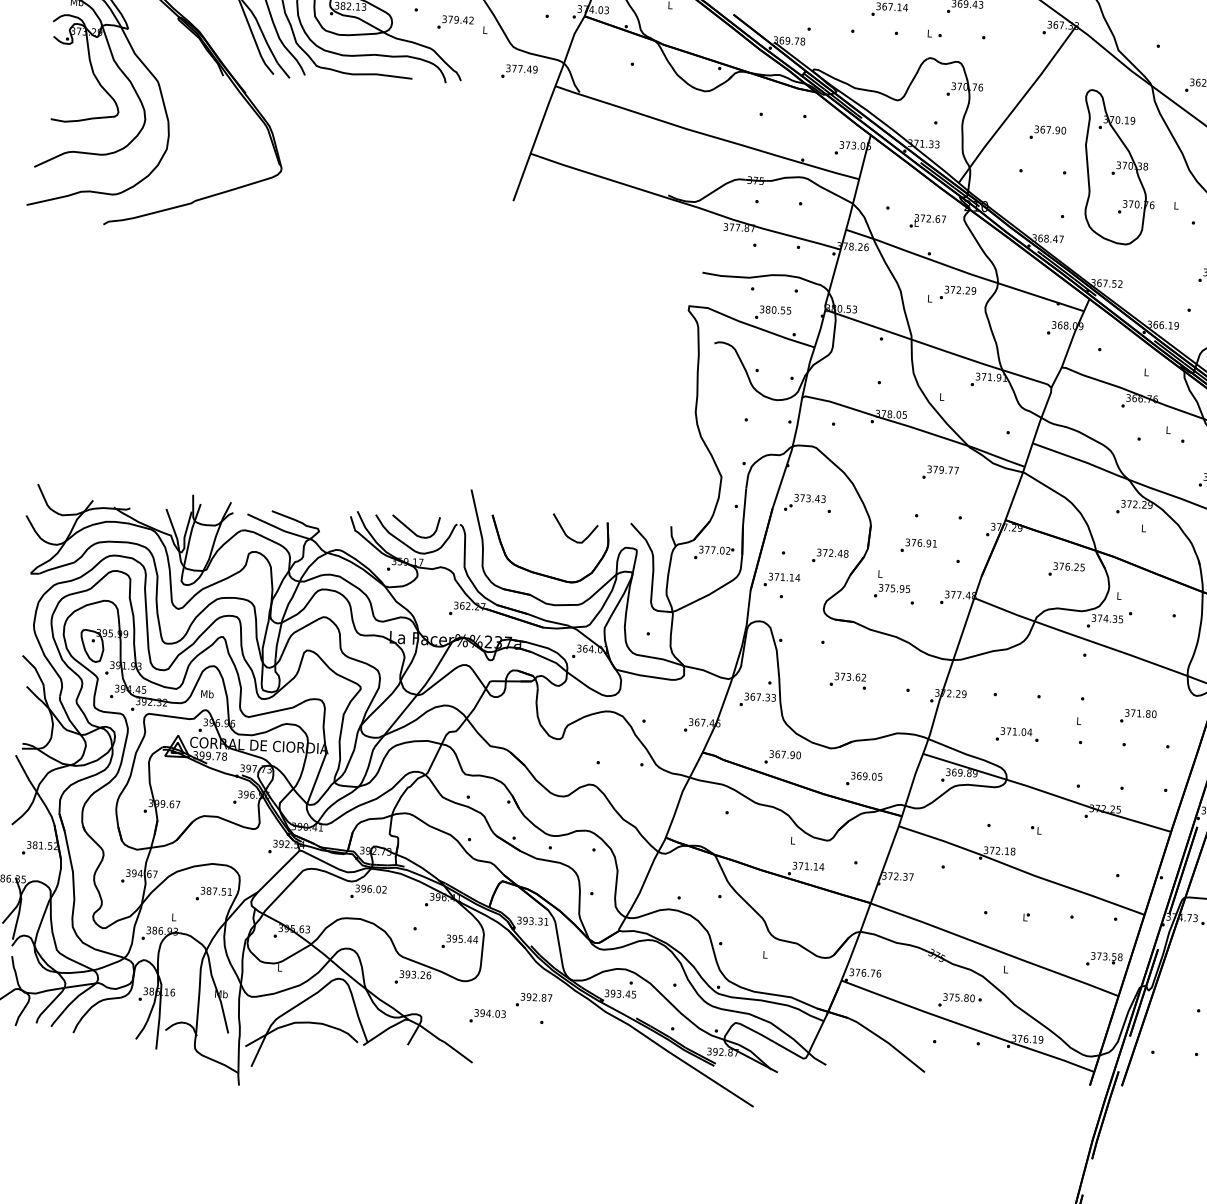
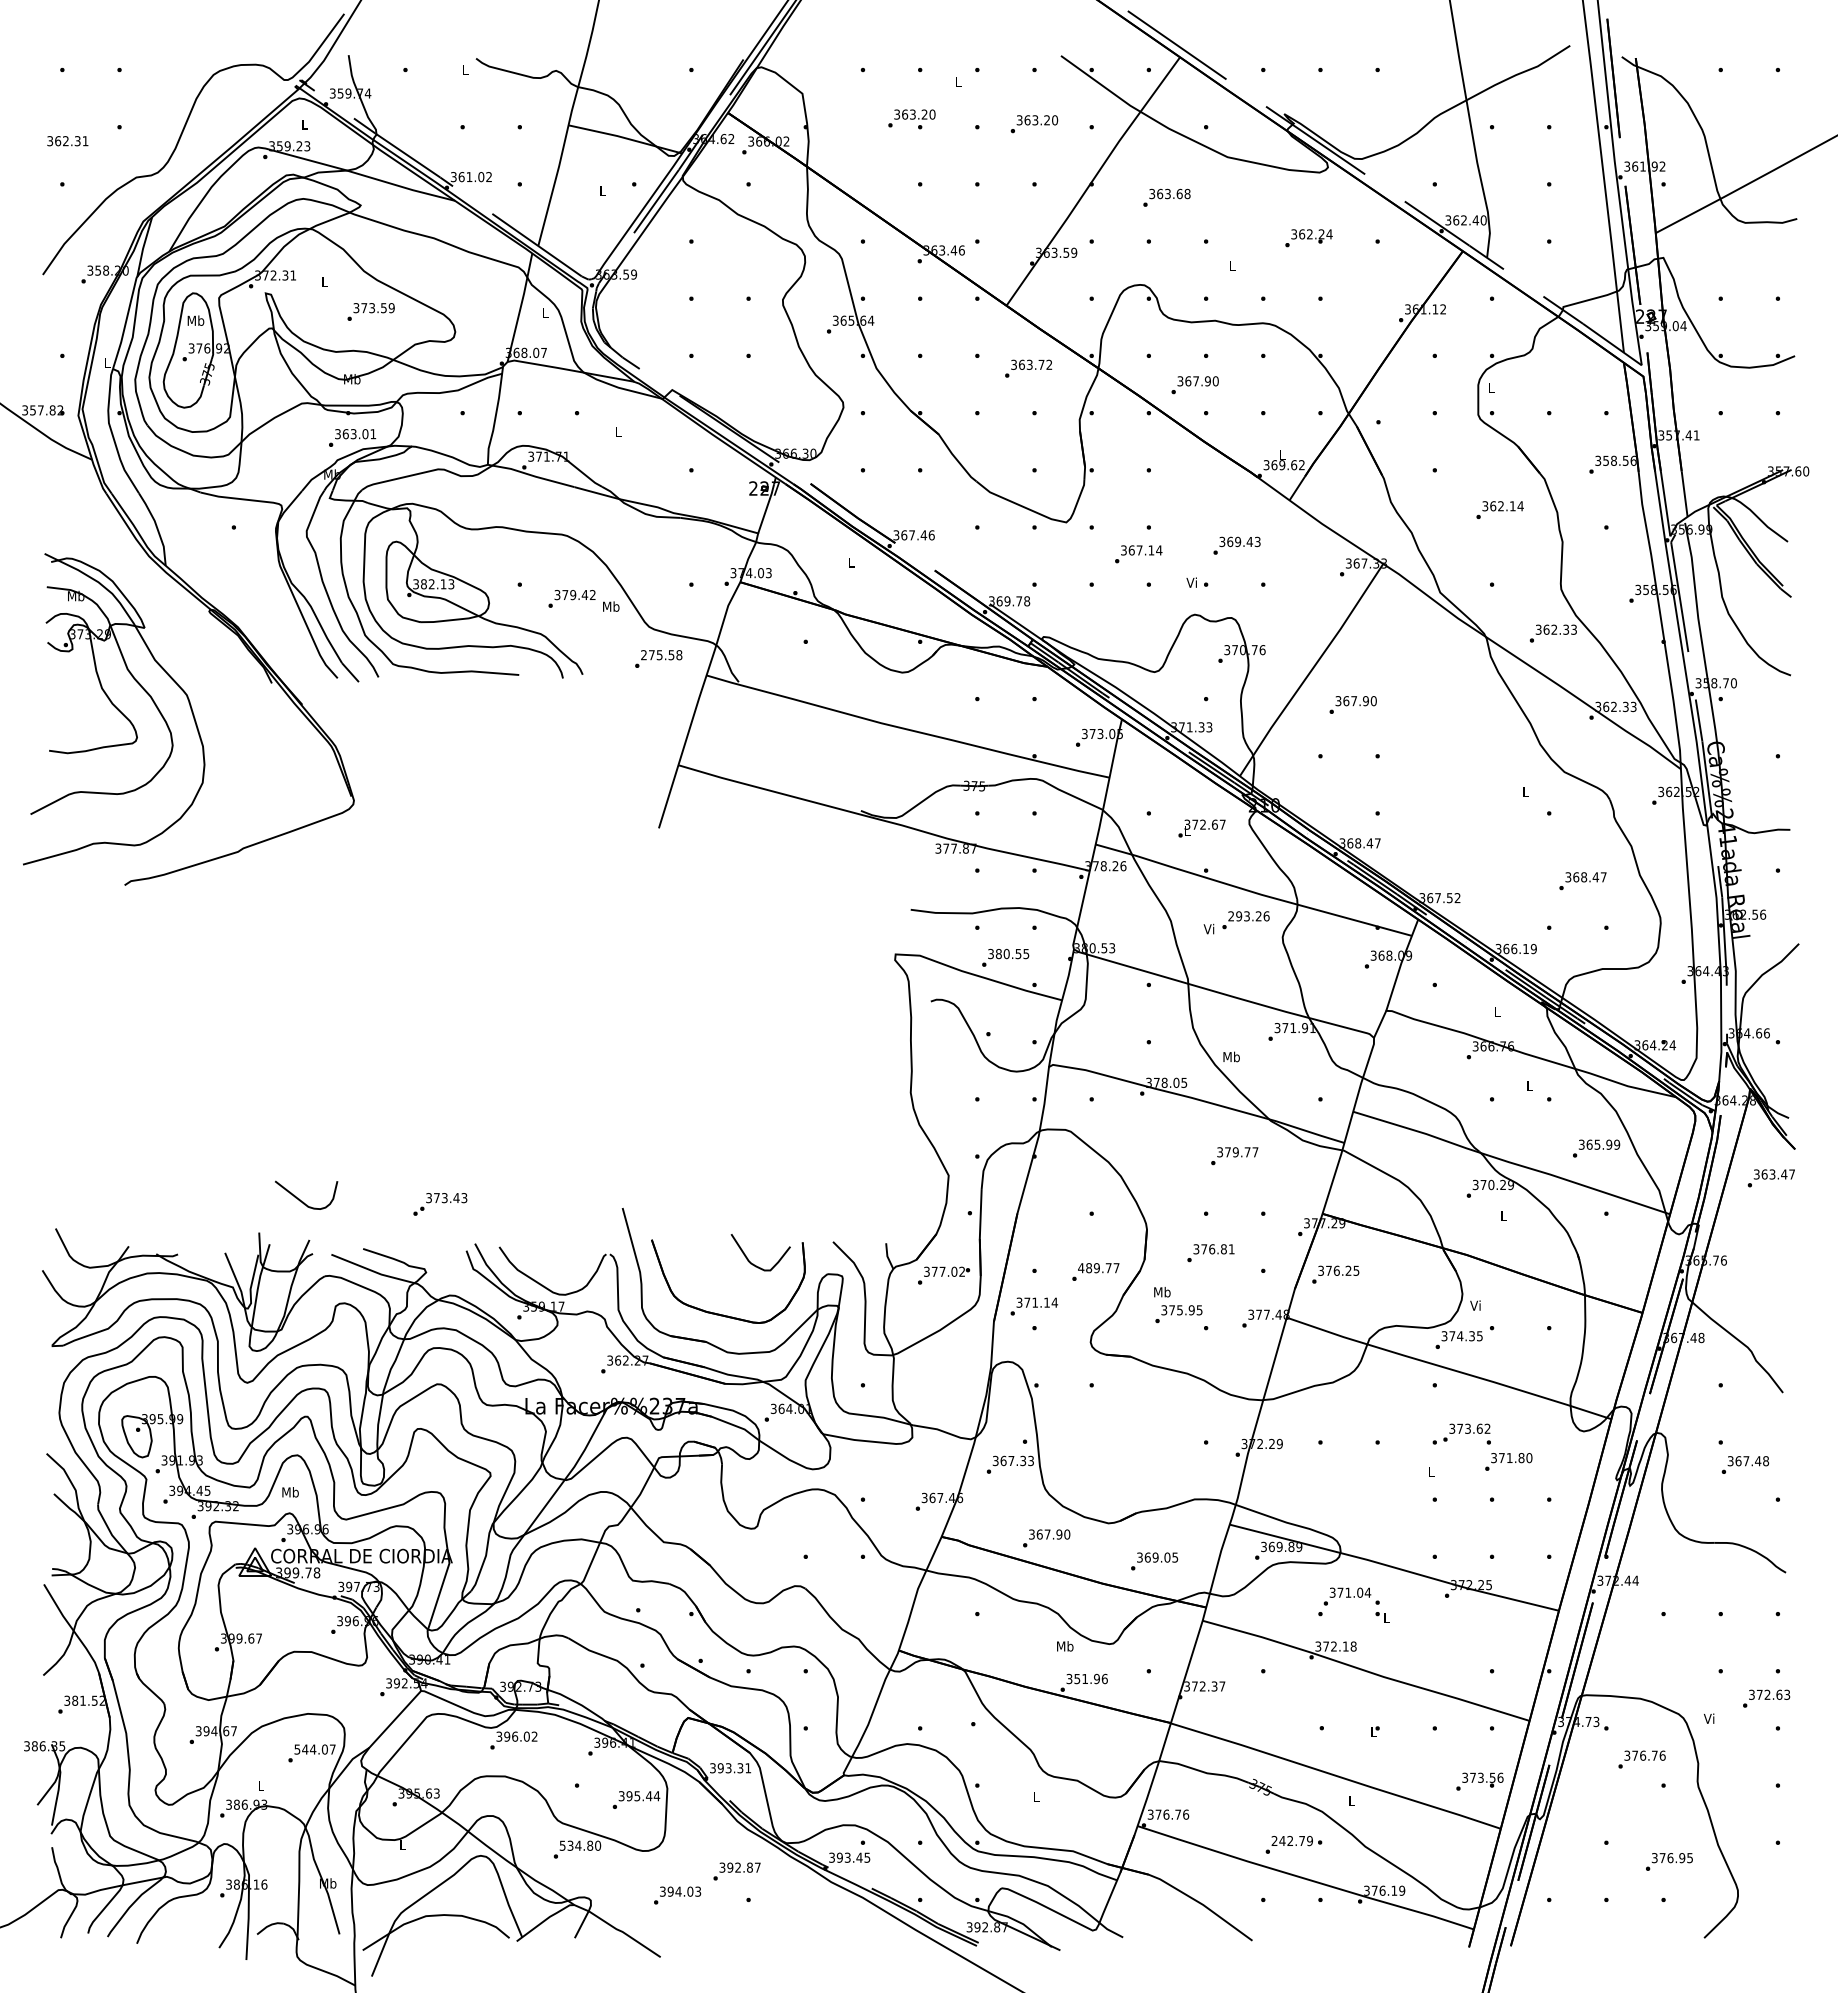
text: (485, 30) -> (611, 606), L -> Mb
text: (929, 33) -> (1191, 582), L -> Vi
text: (521, 69) -> (661, 655), 377.49 -> 275.58
part: (1119, 167) -> (1448, 745), removed
text: (960, 290) -> (1248, 916), 372.29 -> 293.26
text: (929, 298) -> (1208, 928), L -> Vi
text: (941, 396) -> (1231, 1056), L -> Mb
text: (805, 503) -> (440, 1204), moved
text: (1135, 504) -> (1491, 1185), 372.29 -> 370.29
curve: (413, 531) -> (303, 1201), moved
text: (928, 543) -> (1223, 1249), 376.91 -> 376.81
text: (832, 553) -> (1098, 1268), 372.48 -> 489.77
text: (1066, 569) -> (1335, 1274), moved
text: (880, 574) -> (1162, 1292), L -> Mb
text: (1118, 595) -> (1475, 1305), L -> Vi
text: (847, 680) -> (1466, 1433), moved
text: (1017, 734) -> (1351, 1596), moved
text: (793, 840) -> (1065, 1646), L -> Mb
text: (811, 866) -> (1090, 1678), 371.14 -> 351.96
text: (216, 891) -> (314, 1749), 387.51 -> 544.07
text: (1120, 957) -> (1500, 1777), 373.58 -> 373.56
text: (415, 974) -> (580, 1845), 393.26 -> 534.80
text: (958, 998) -> (1291, 1841), 375.80 -> 242.79

